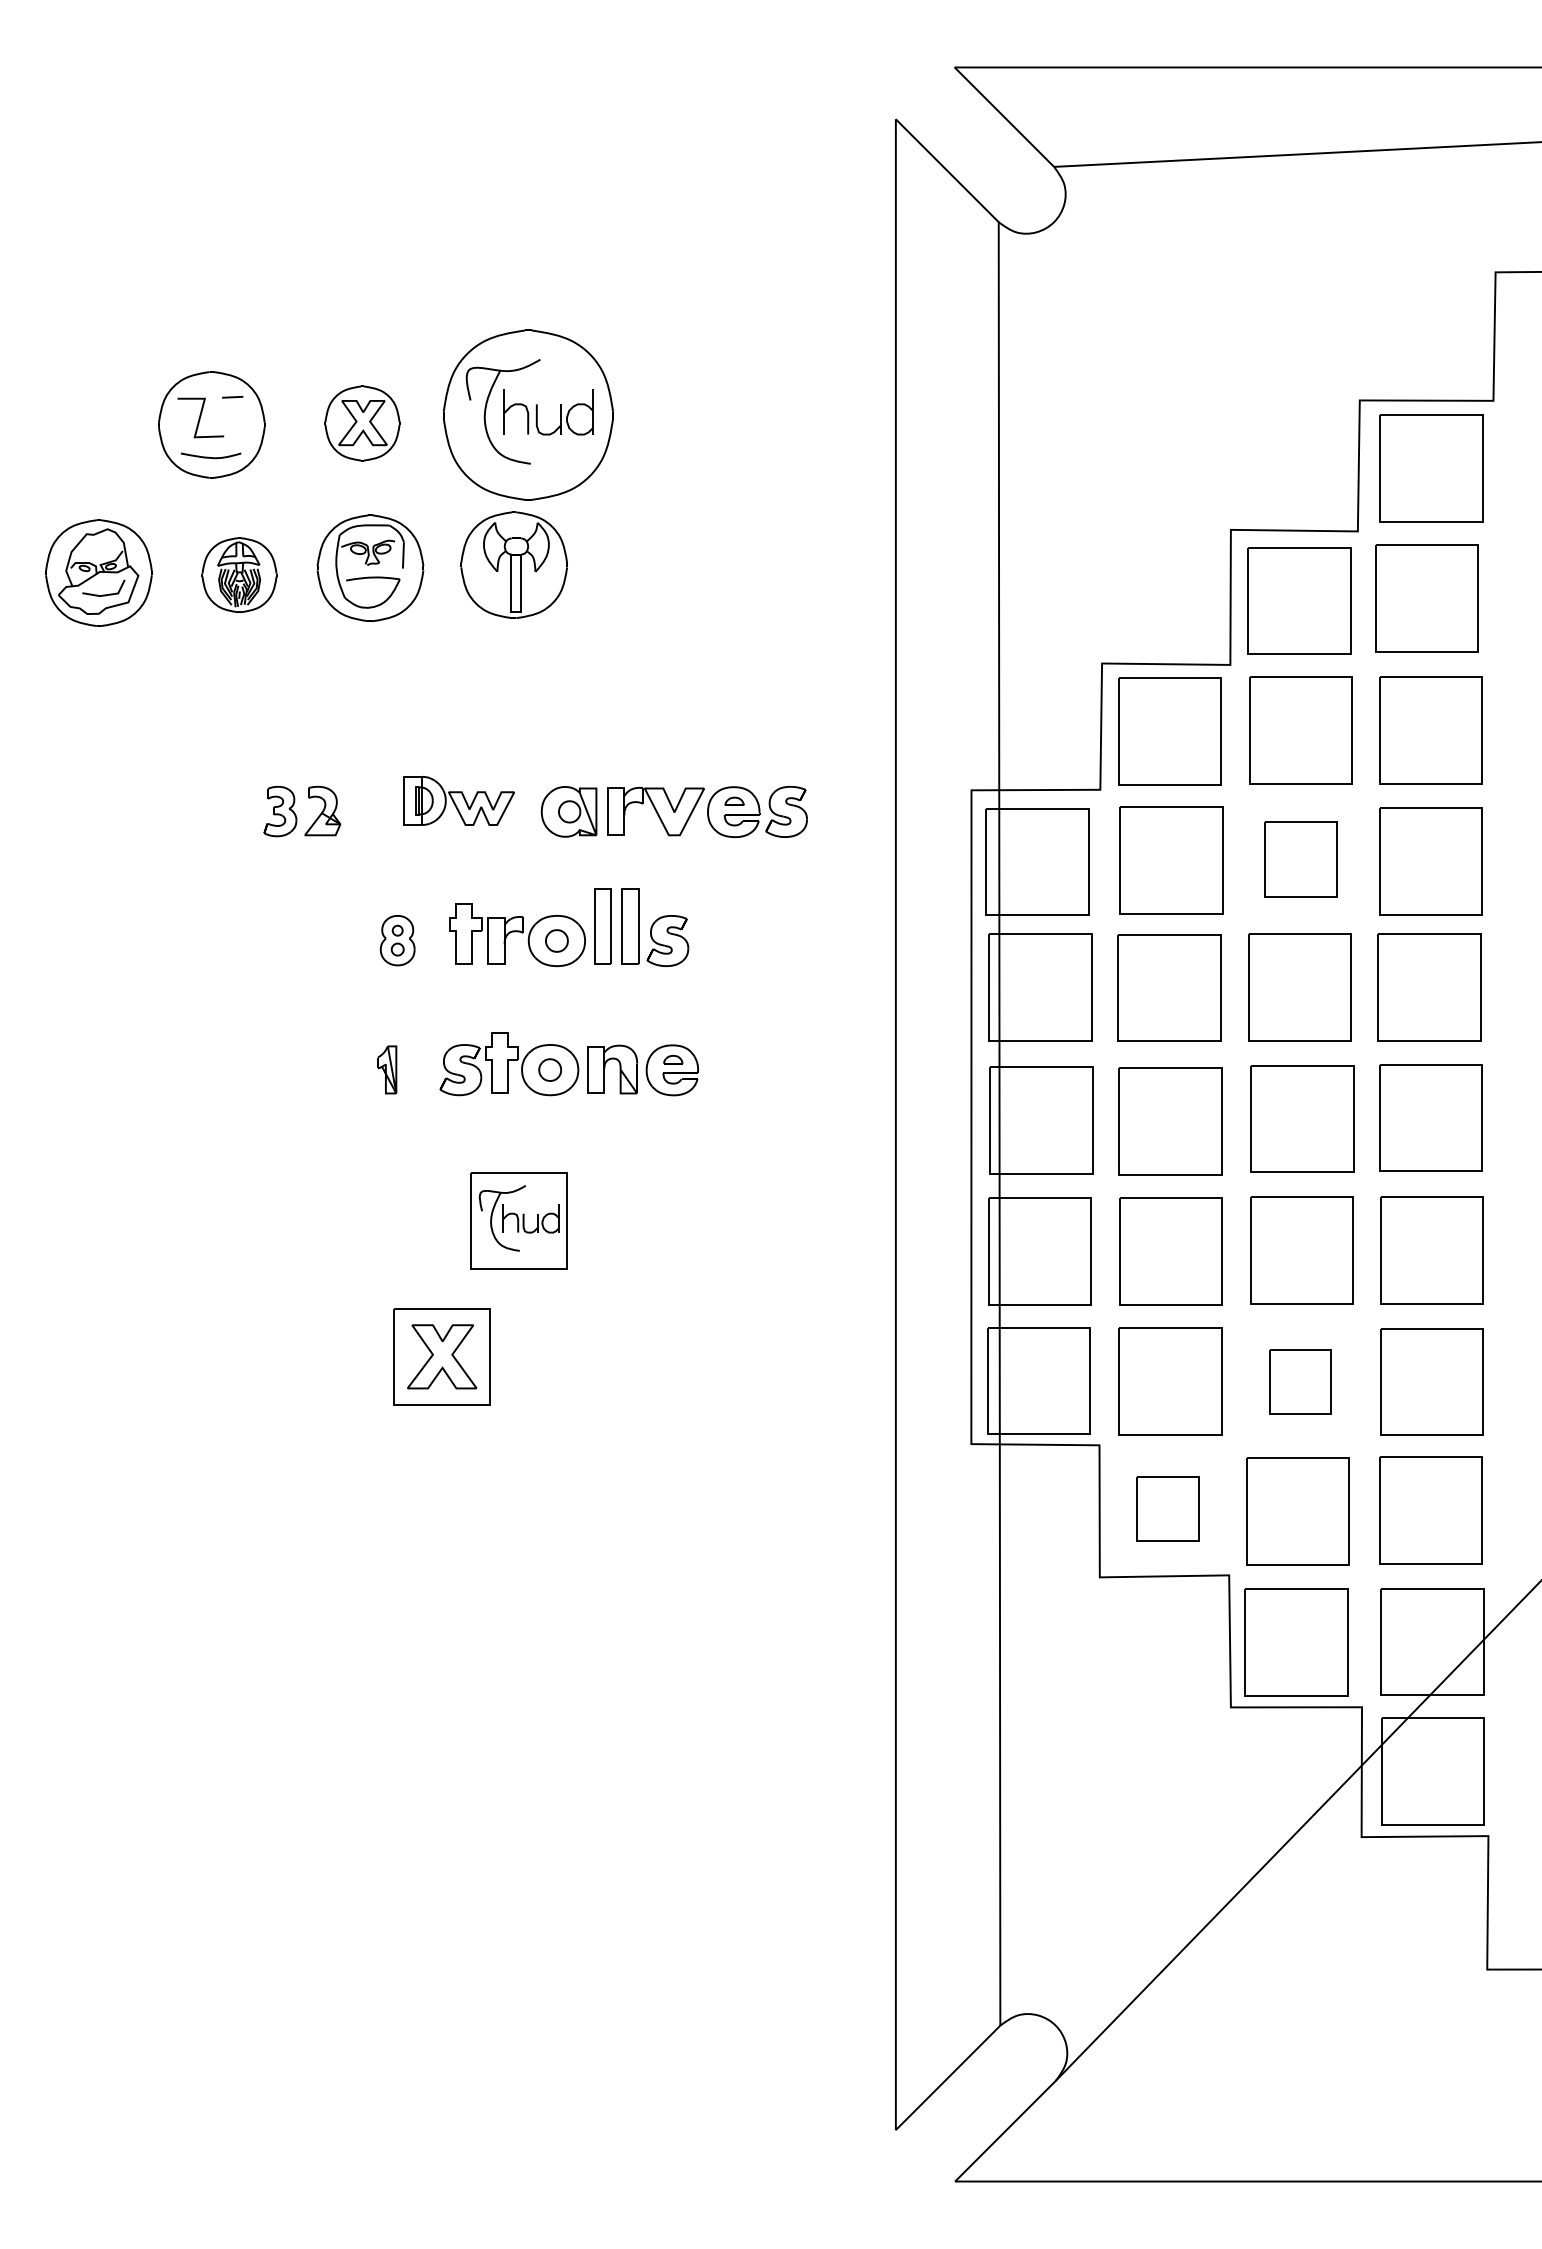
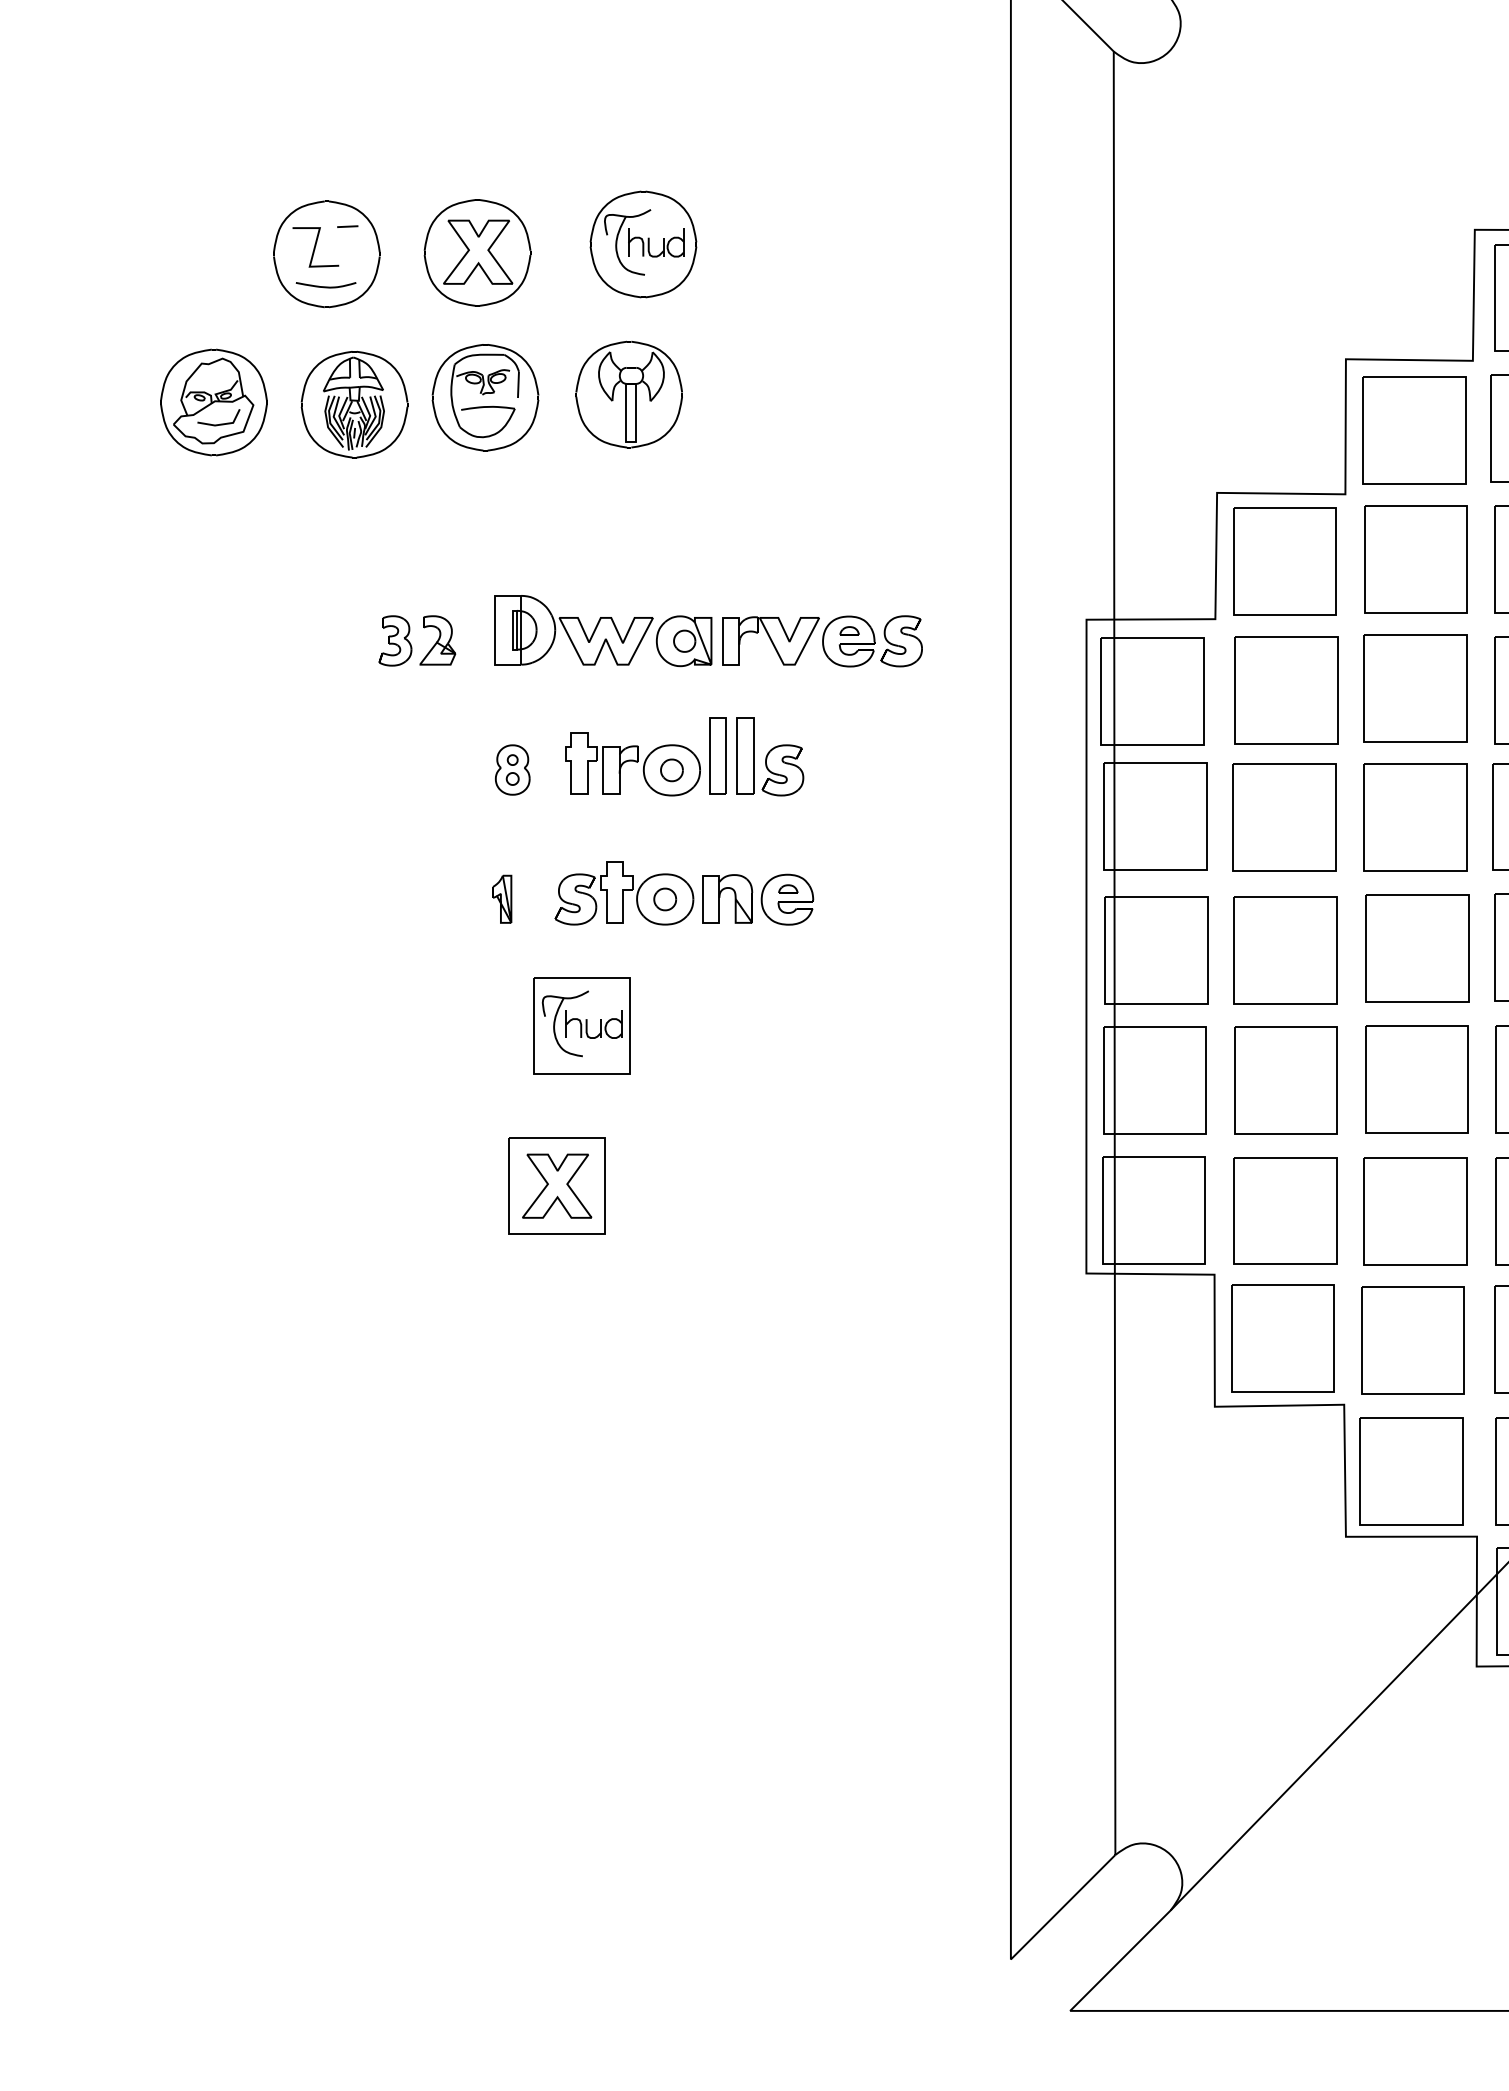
part: (528, 414) -> (643, 243), size x0.62
part: (362, 423) -> (477, 252), size x1.43
part: (239, 574) -> (354, 403), size x1.43
part: (458, 800) -> (573, 629), size x1.43
part: (1300, 859) -> (1415, 688), size x1.43
part: (518, 1220) -> (581, 1025), moved
part: (1300, 1381) -> (1415, 1210), size x1.67
part: (1167, 1509) -> (1282, 1338), size x1.67

